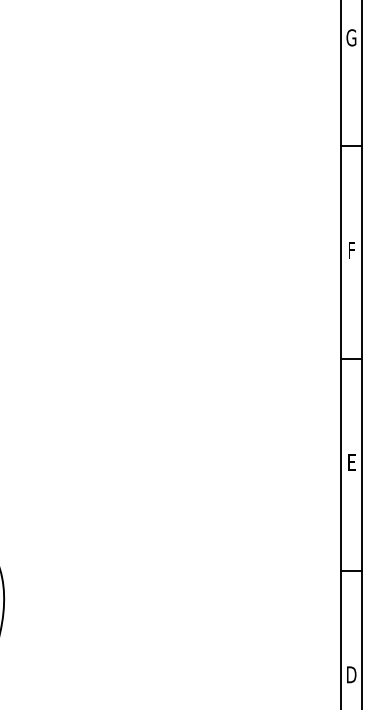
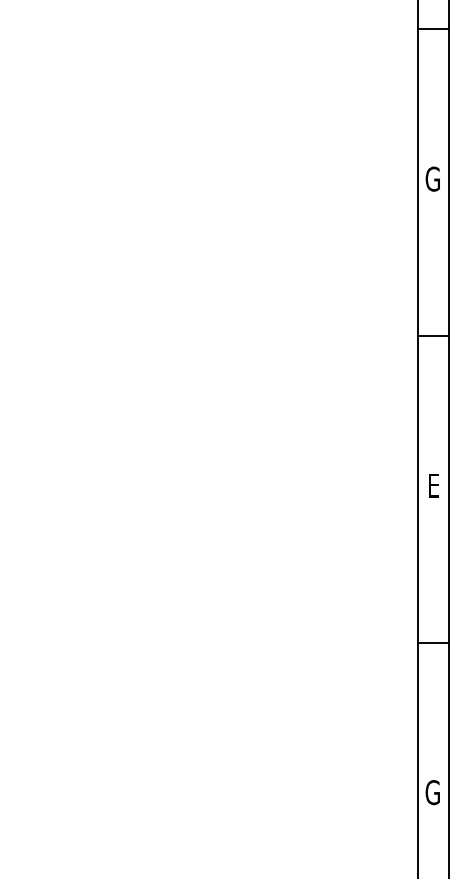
text: (351, 249) -> (433, 178), F -> G
text: (351, 674) -> (433, 792), D -> G

